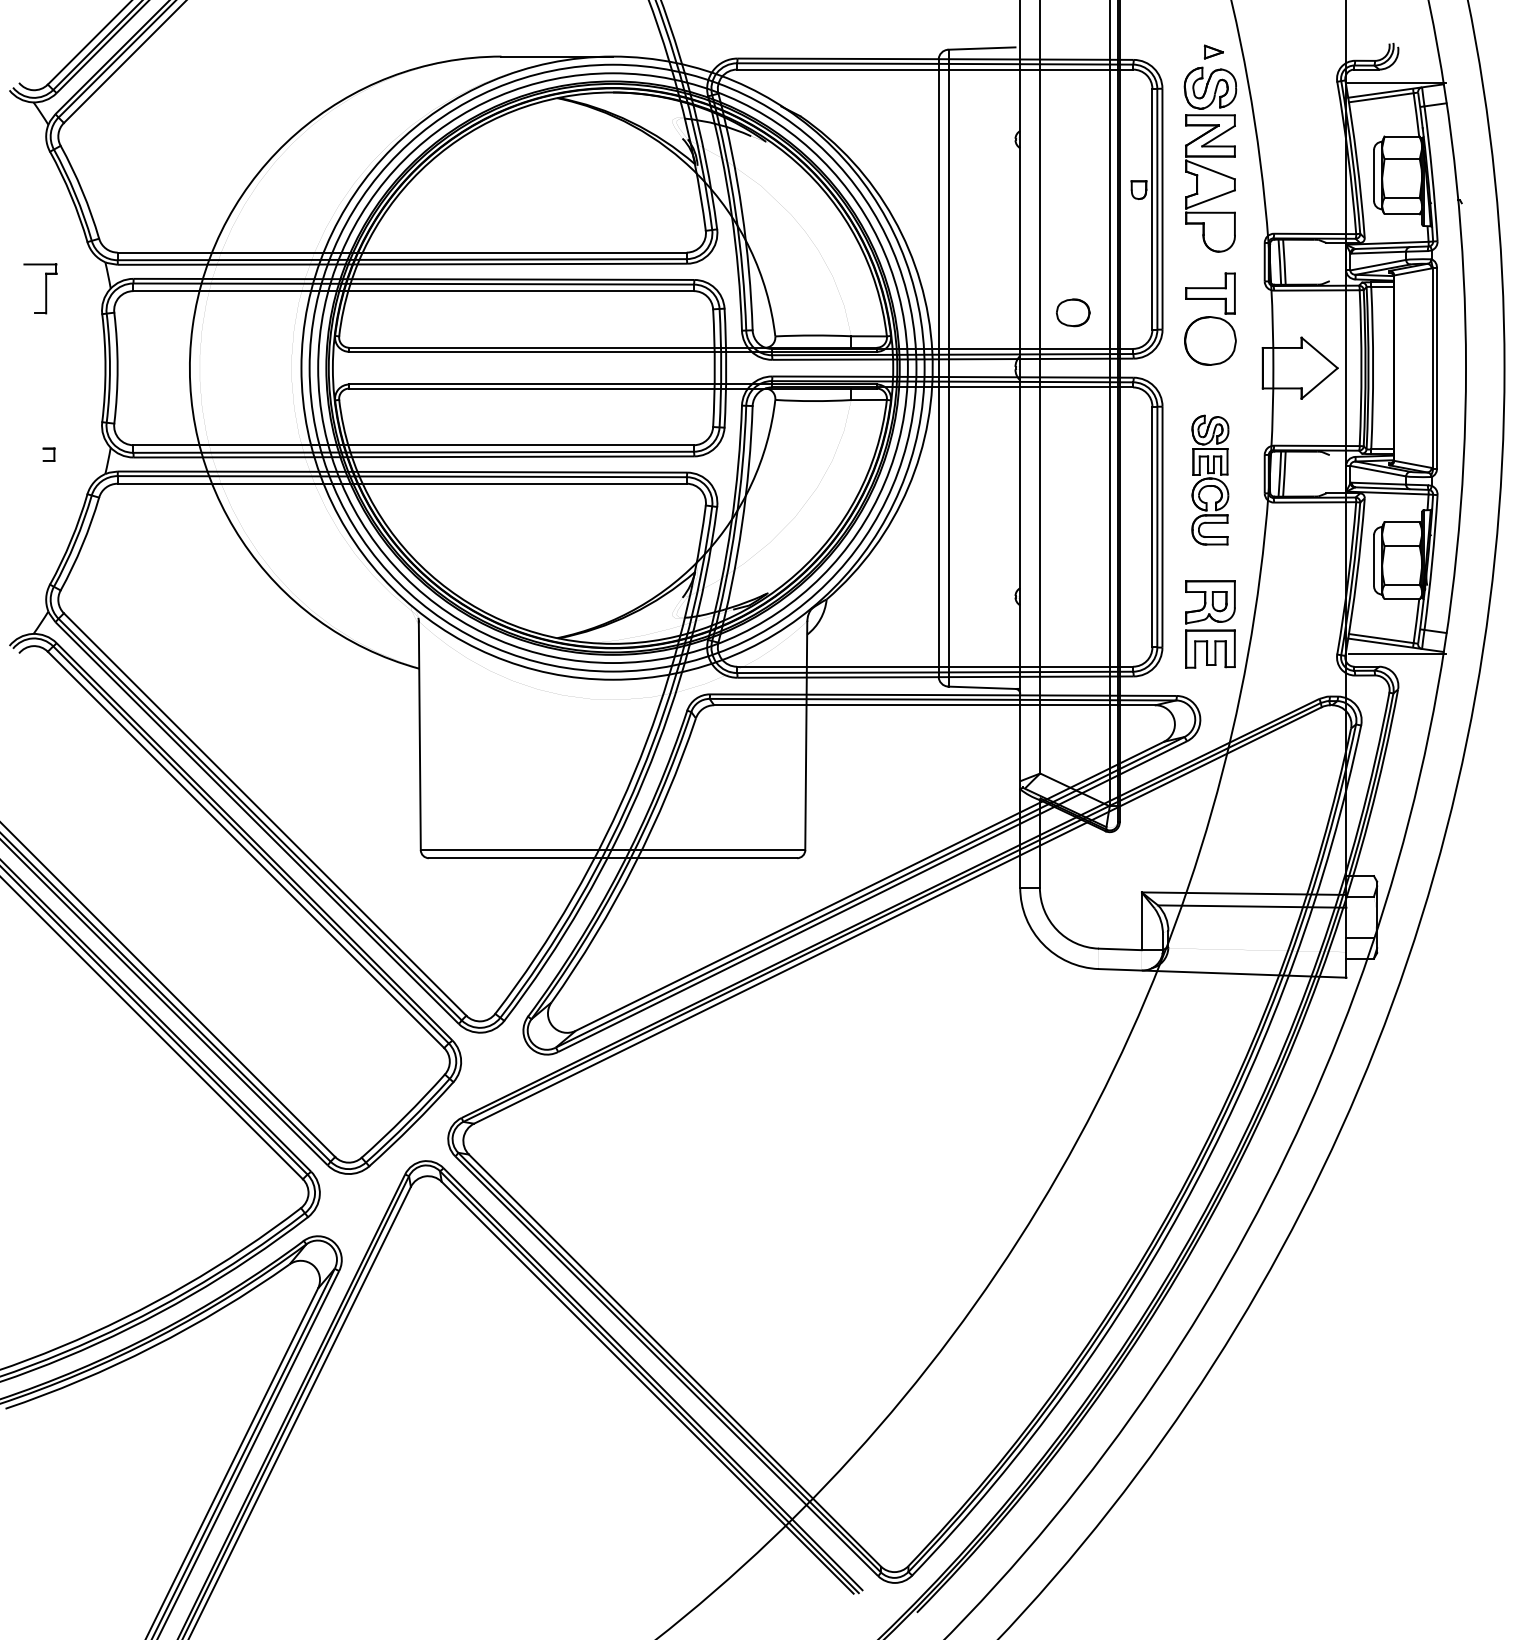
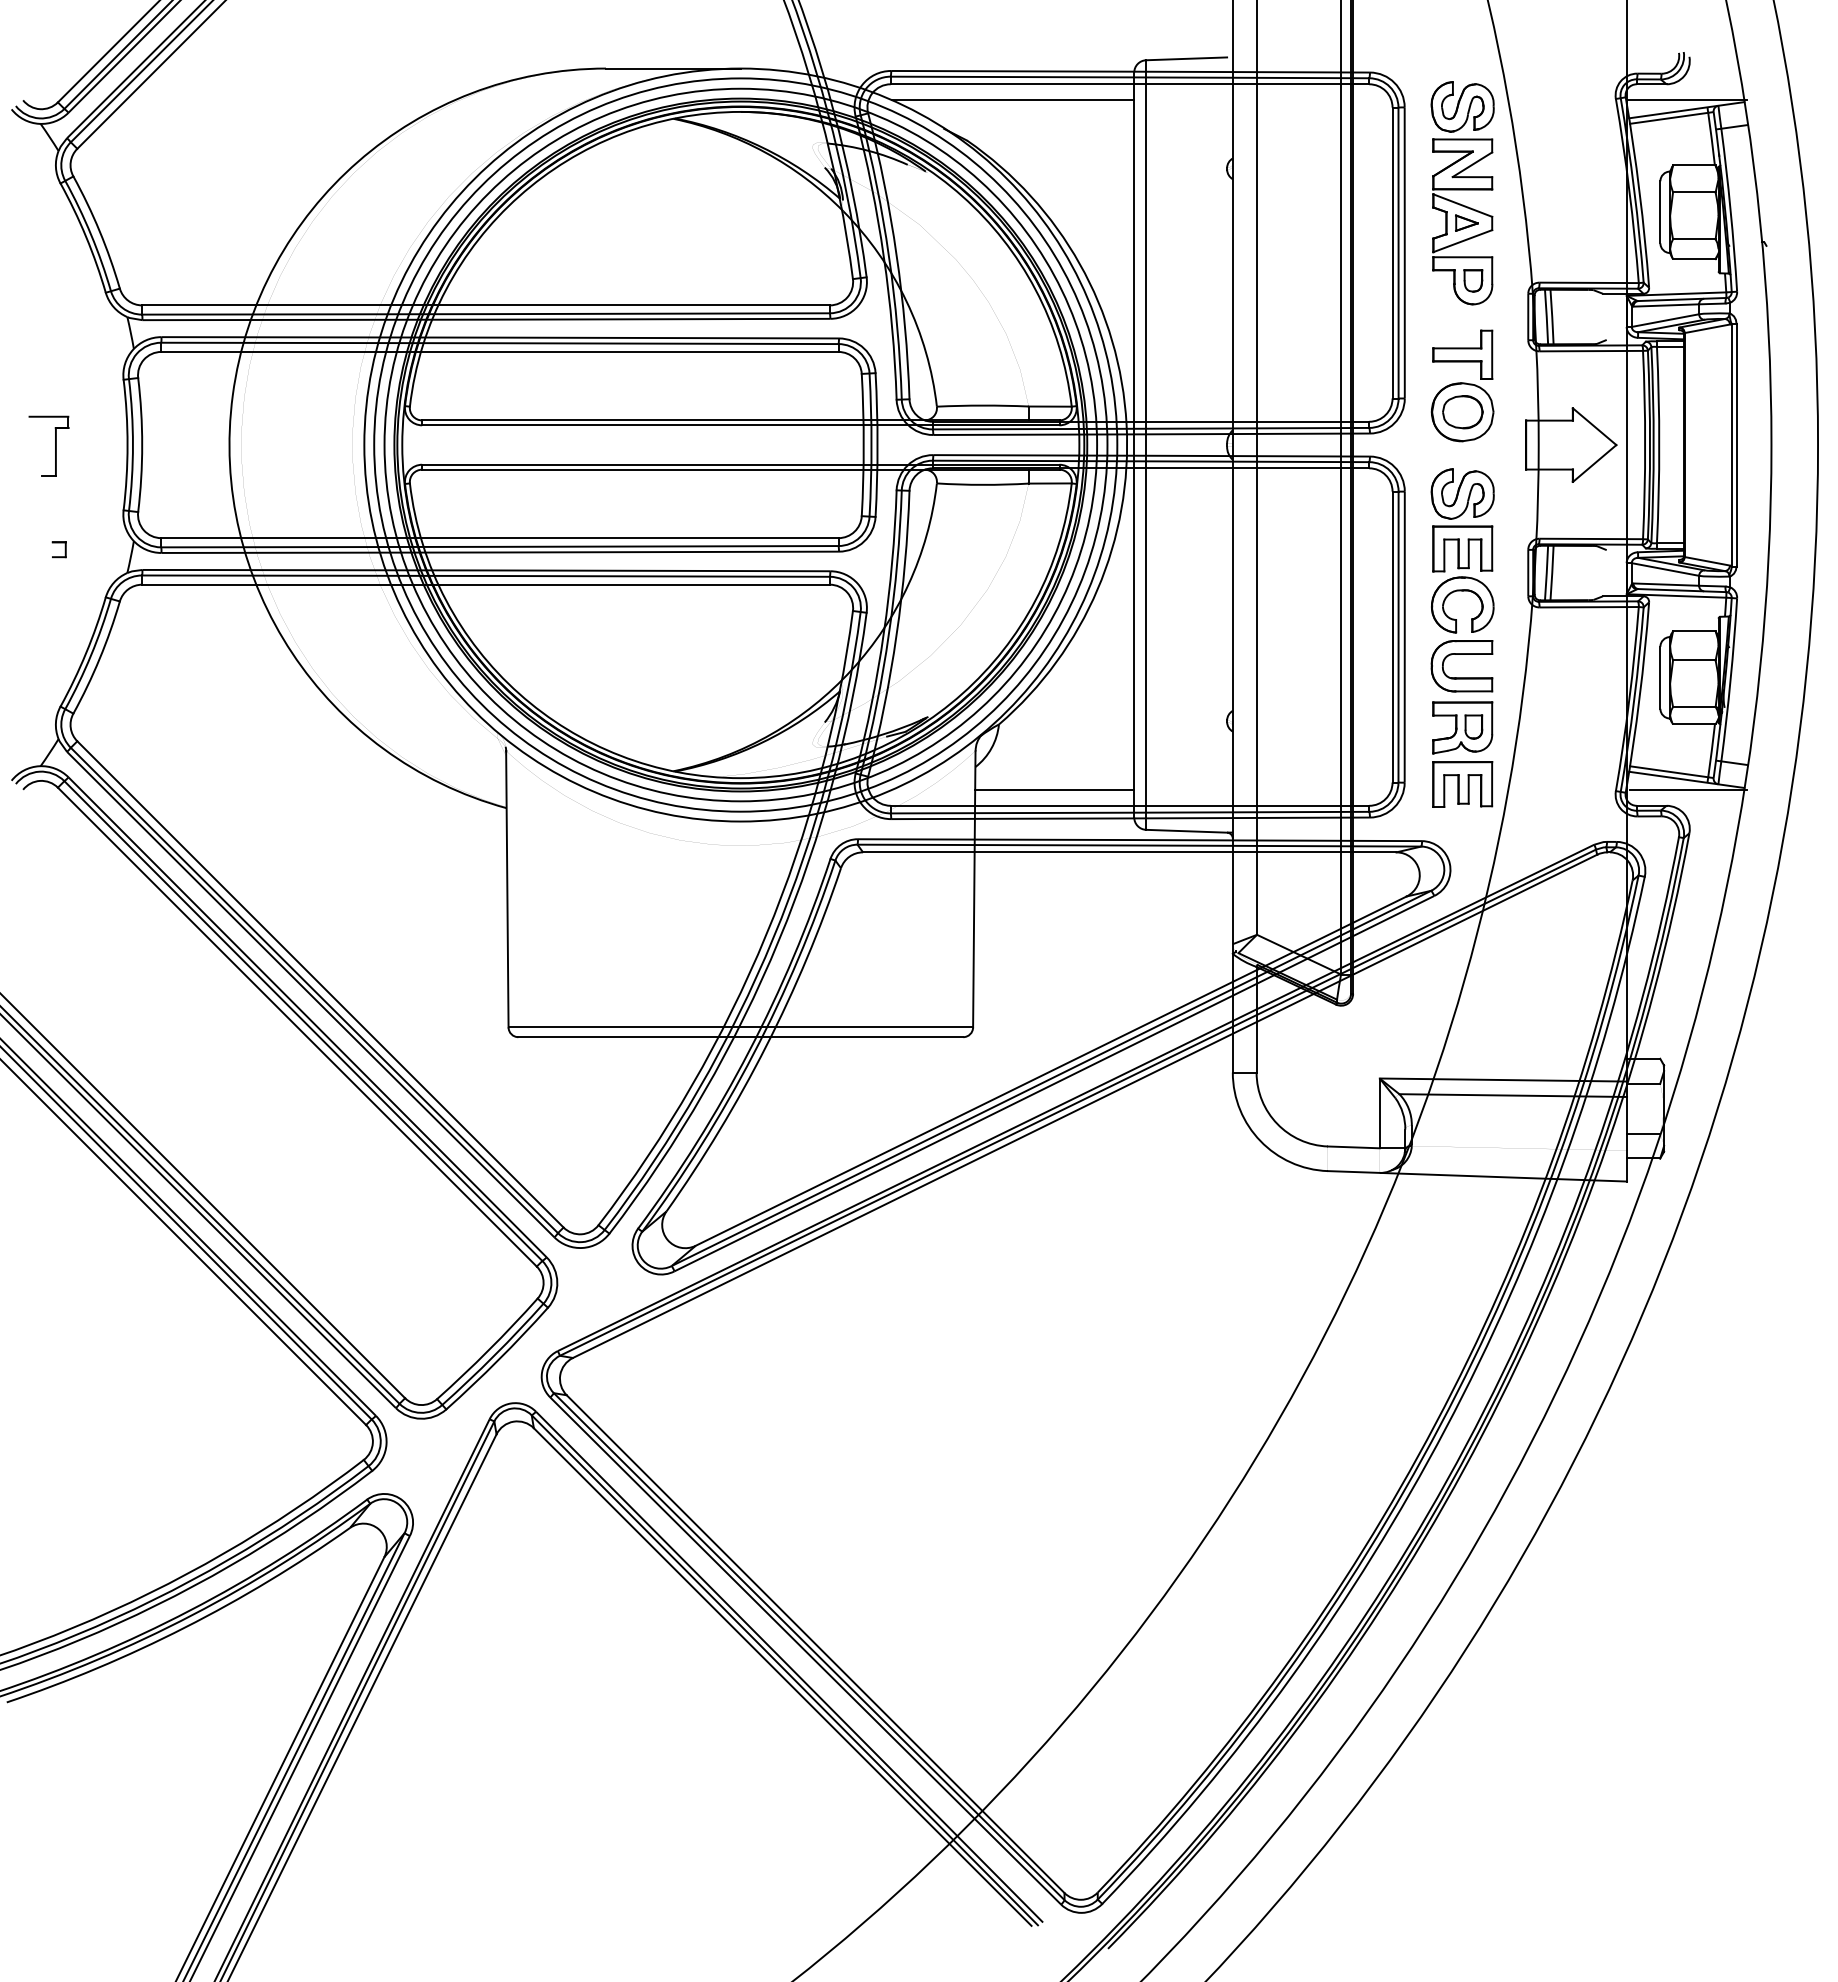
part: (1213, 51) -> (1466, 222), moved
line: (837, 83) -> (1012, 100), added
part: (1139, 189) -> (1473, 280), moved
part: (45, 288) -> (55, 445), moved
part: (1072, 313) -> (1462, 412), moved
part: (1210, 480) -> (1462, 580), size x1.43
line: (872, 654) -> (1054, 790), added

